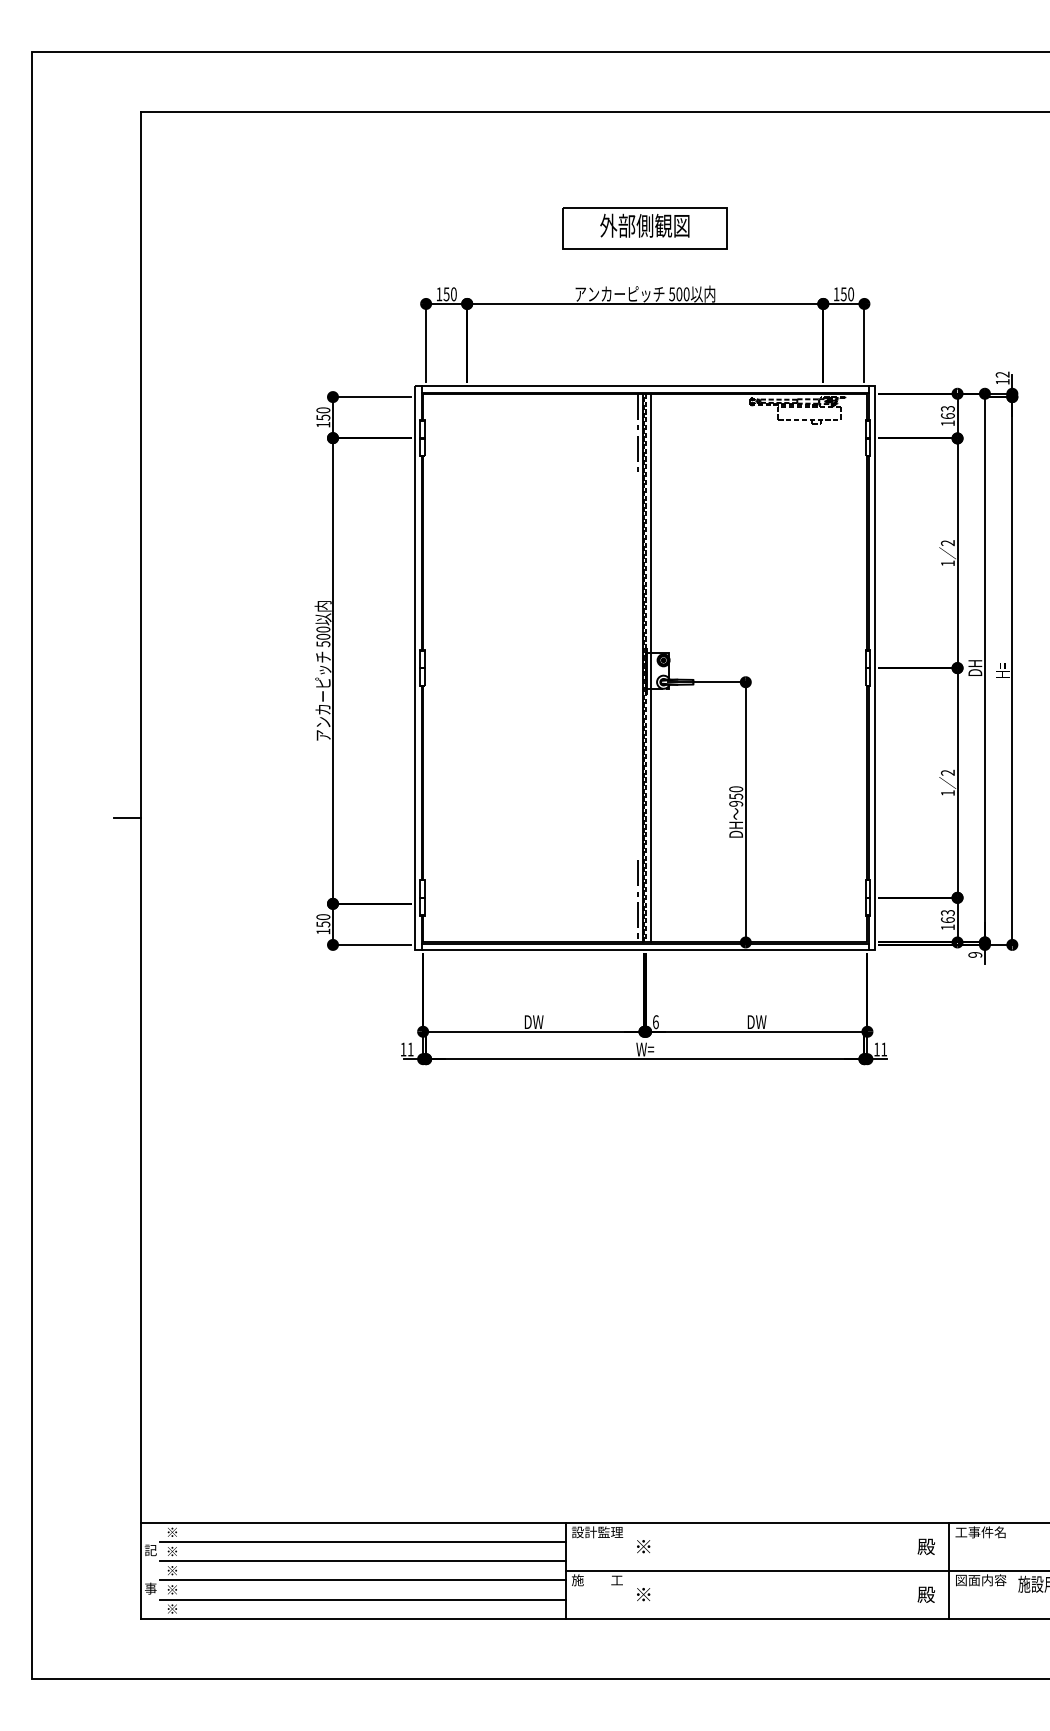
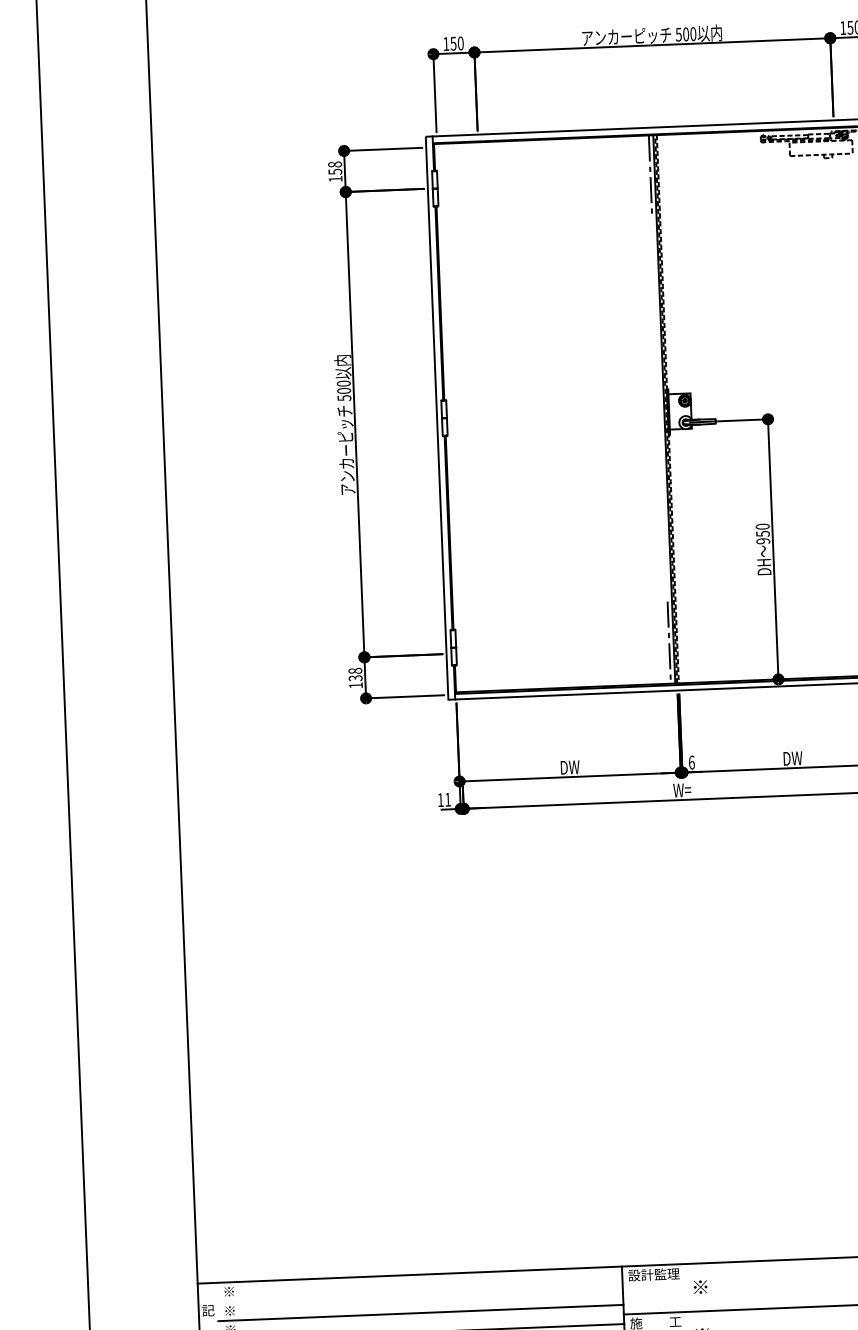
text: (323, 410) -> (335, 164), 150 -> 158
line: (650, 667) -> (672, 408), removed
line: (127, 817) -> (155, 579), removed
text: (322, 920) -> (354, 674), 150 -> 138
line: (362, 1542) -> (419, 1294), removed

